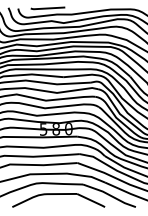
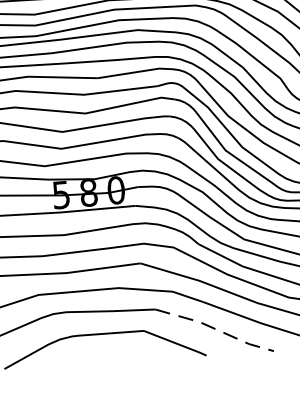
line: (109, 195) -> (214, 329), solid -> dashed

